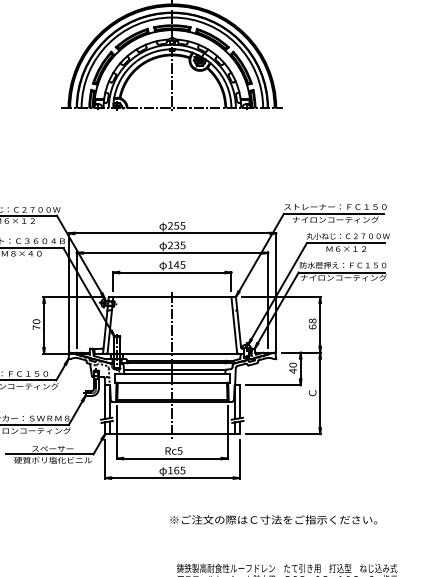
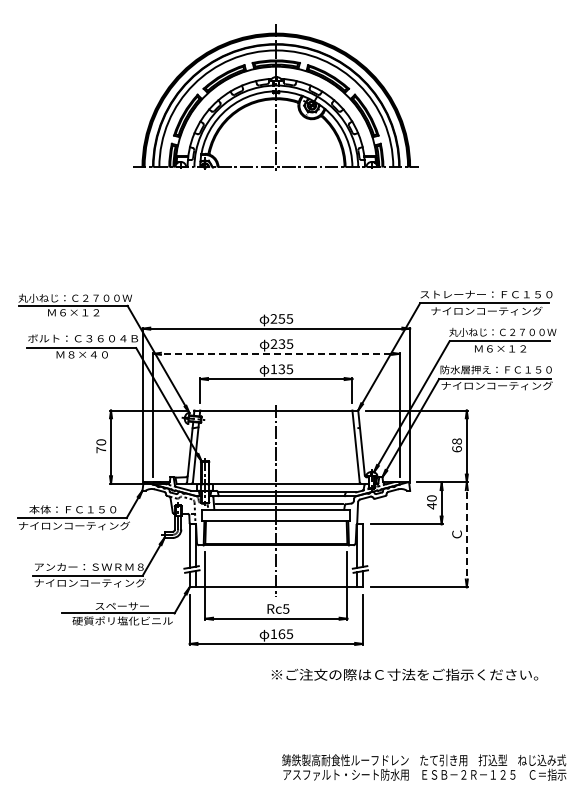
line: (172, 252) -> (276, 353), solid -> dashed
text: (176, 265) -> (281, 369), 145 -> 135
line: (319, 393) -> (466, 534), solid -> dashed
text: (273, 519) -> (404, 674), moved

